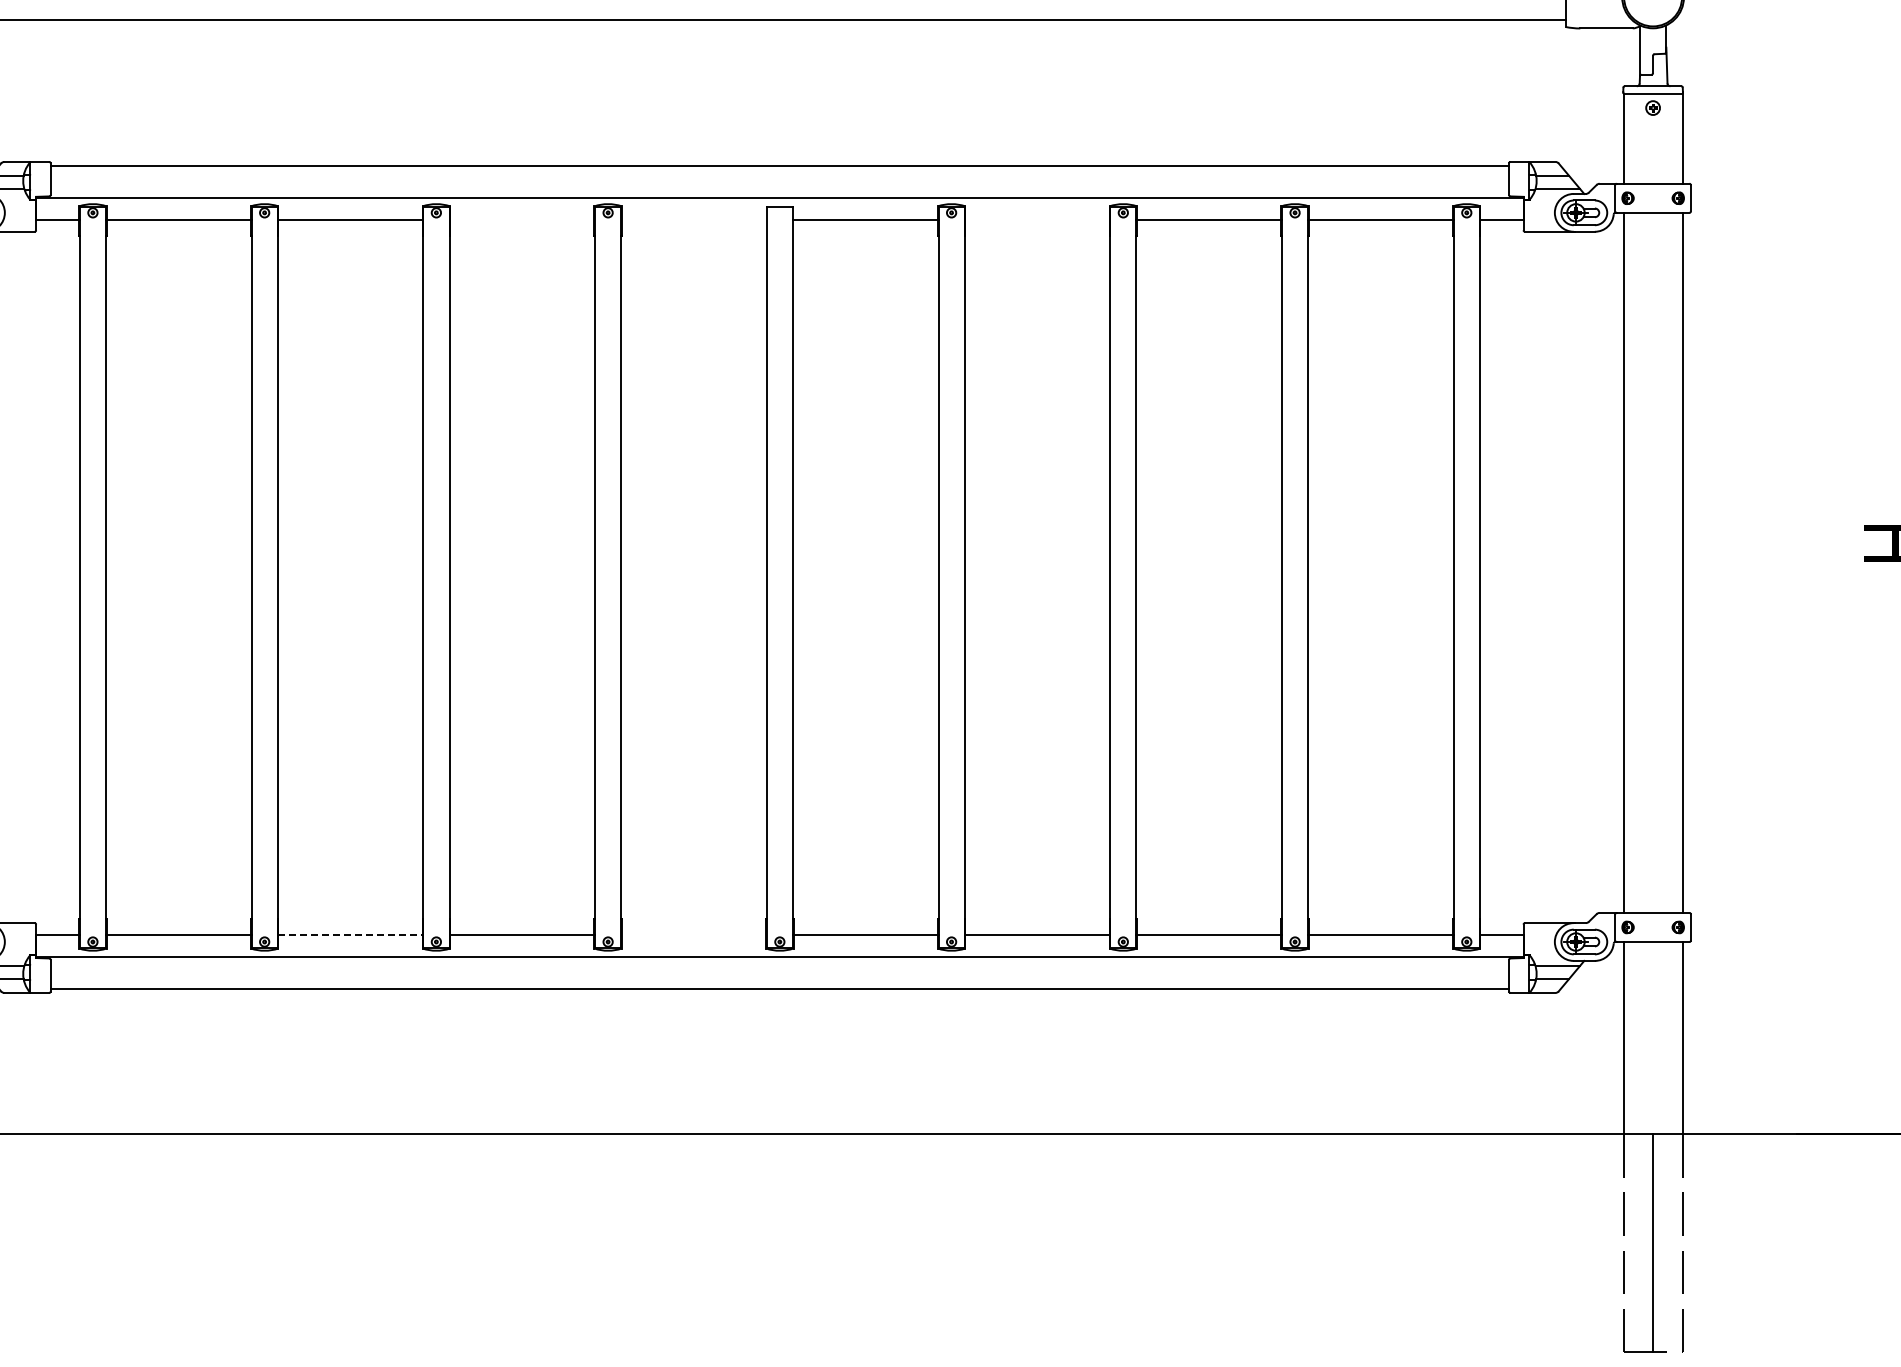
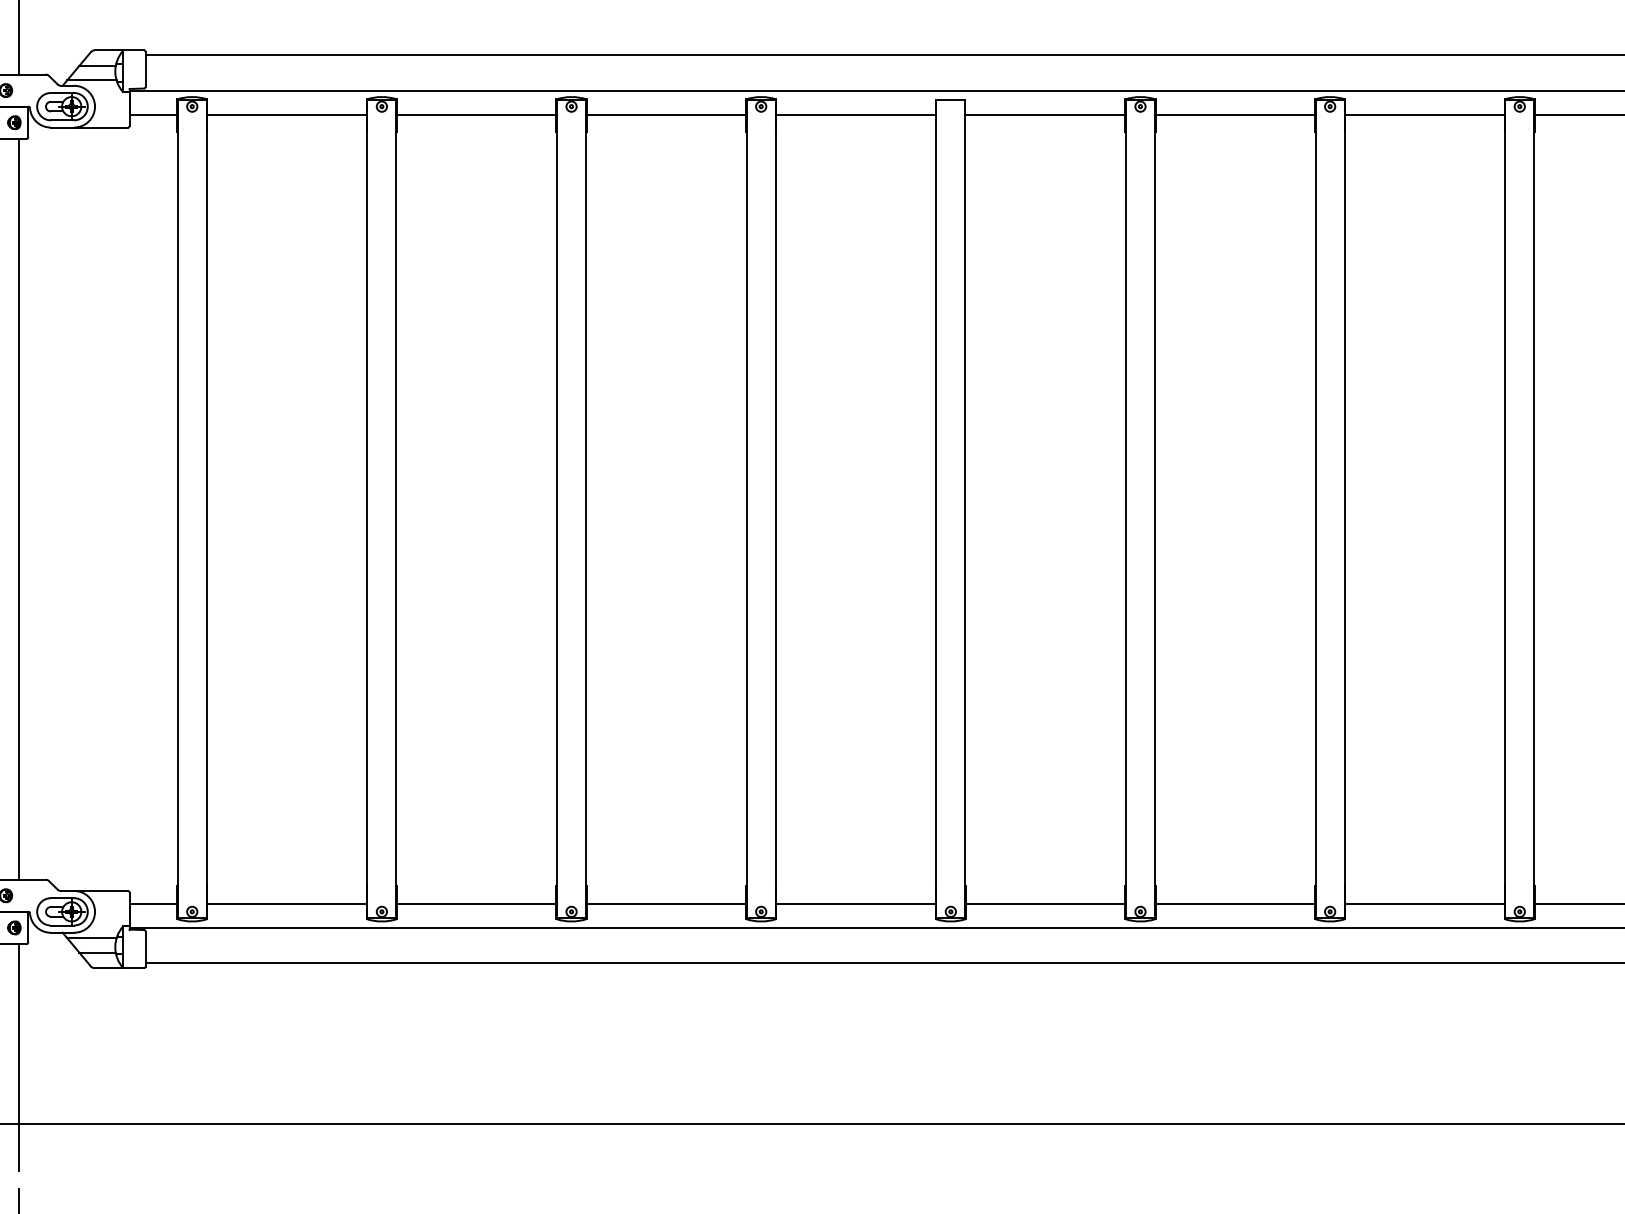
line: (522, 220) -> (666, 115), added
line: (693, 220) -> (855, 115), added
line: (1037, 220) -> (1235, 115), added
line: (350, 934) -> (476, 903), dashed -> solid
line: (693, 934) -> (855, 903), added

